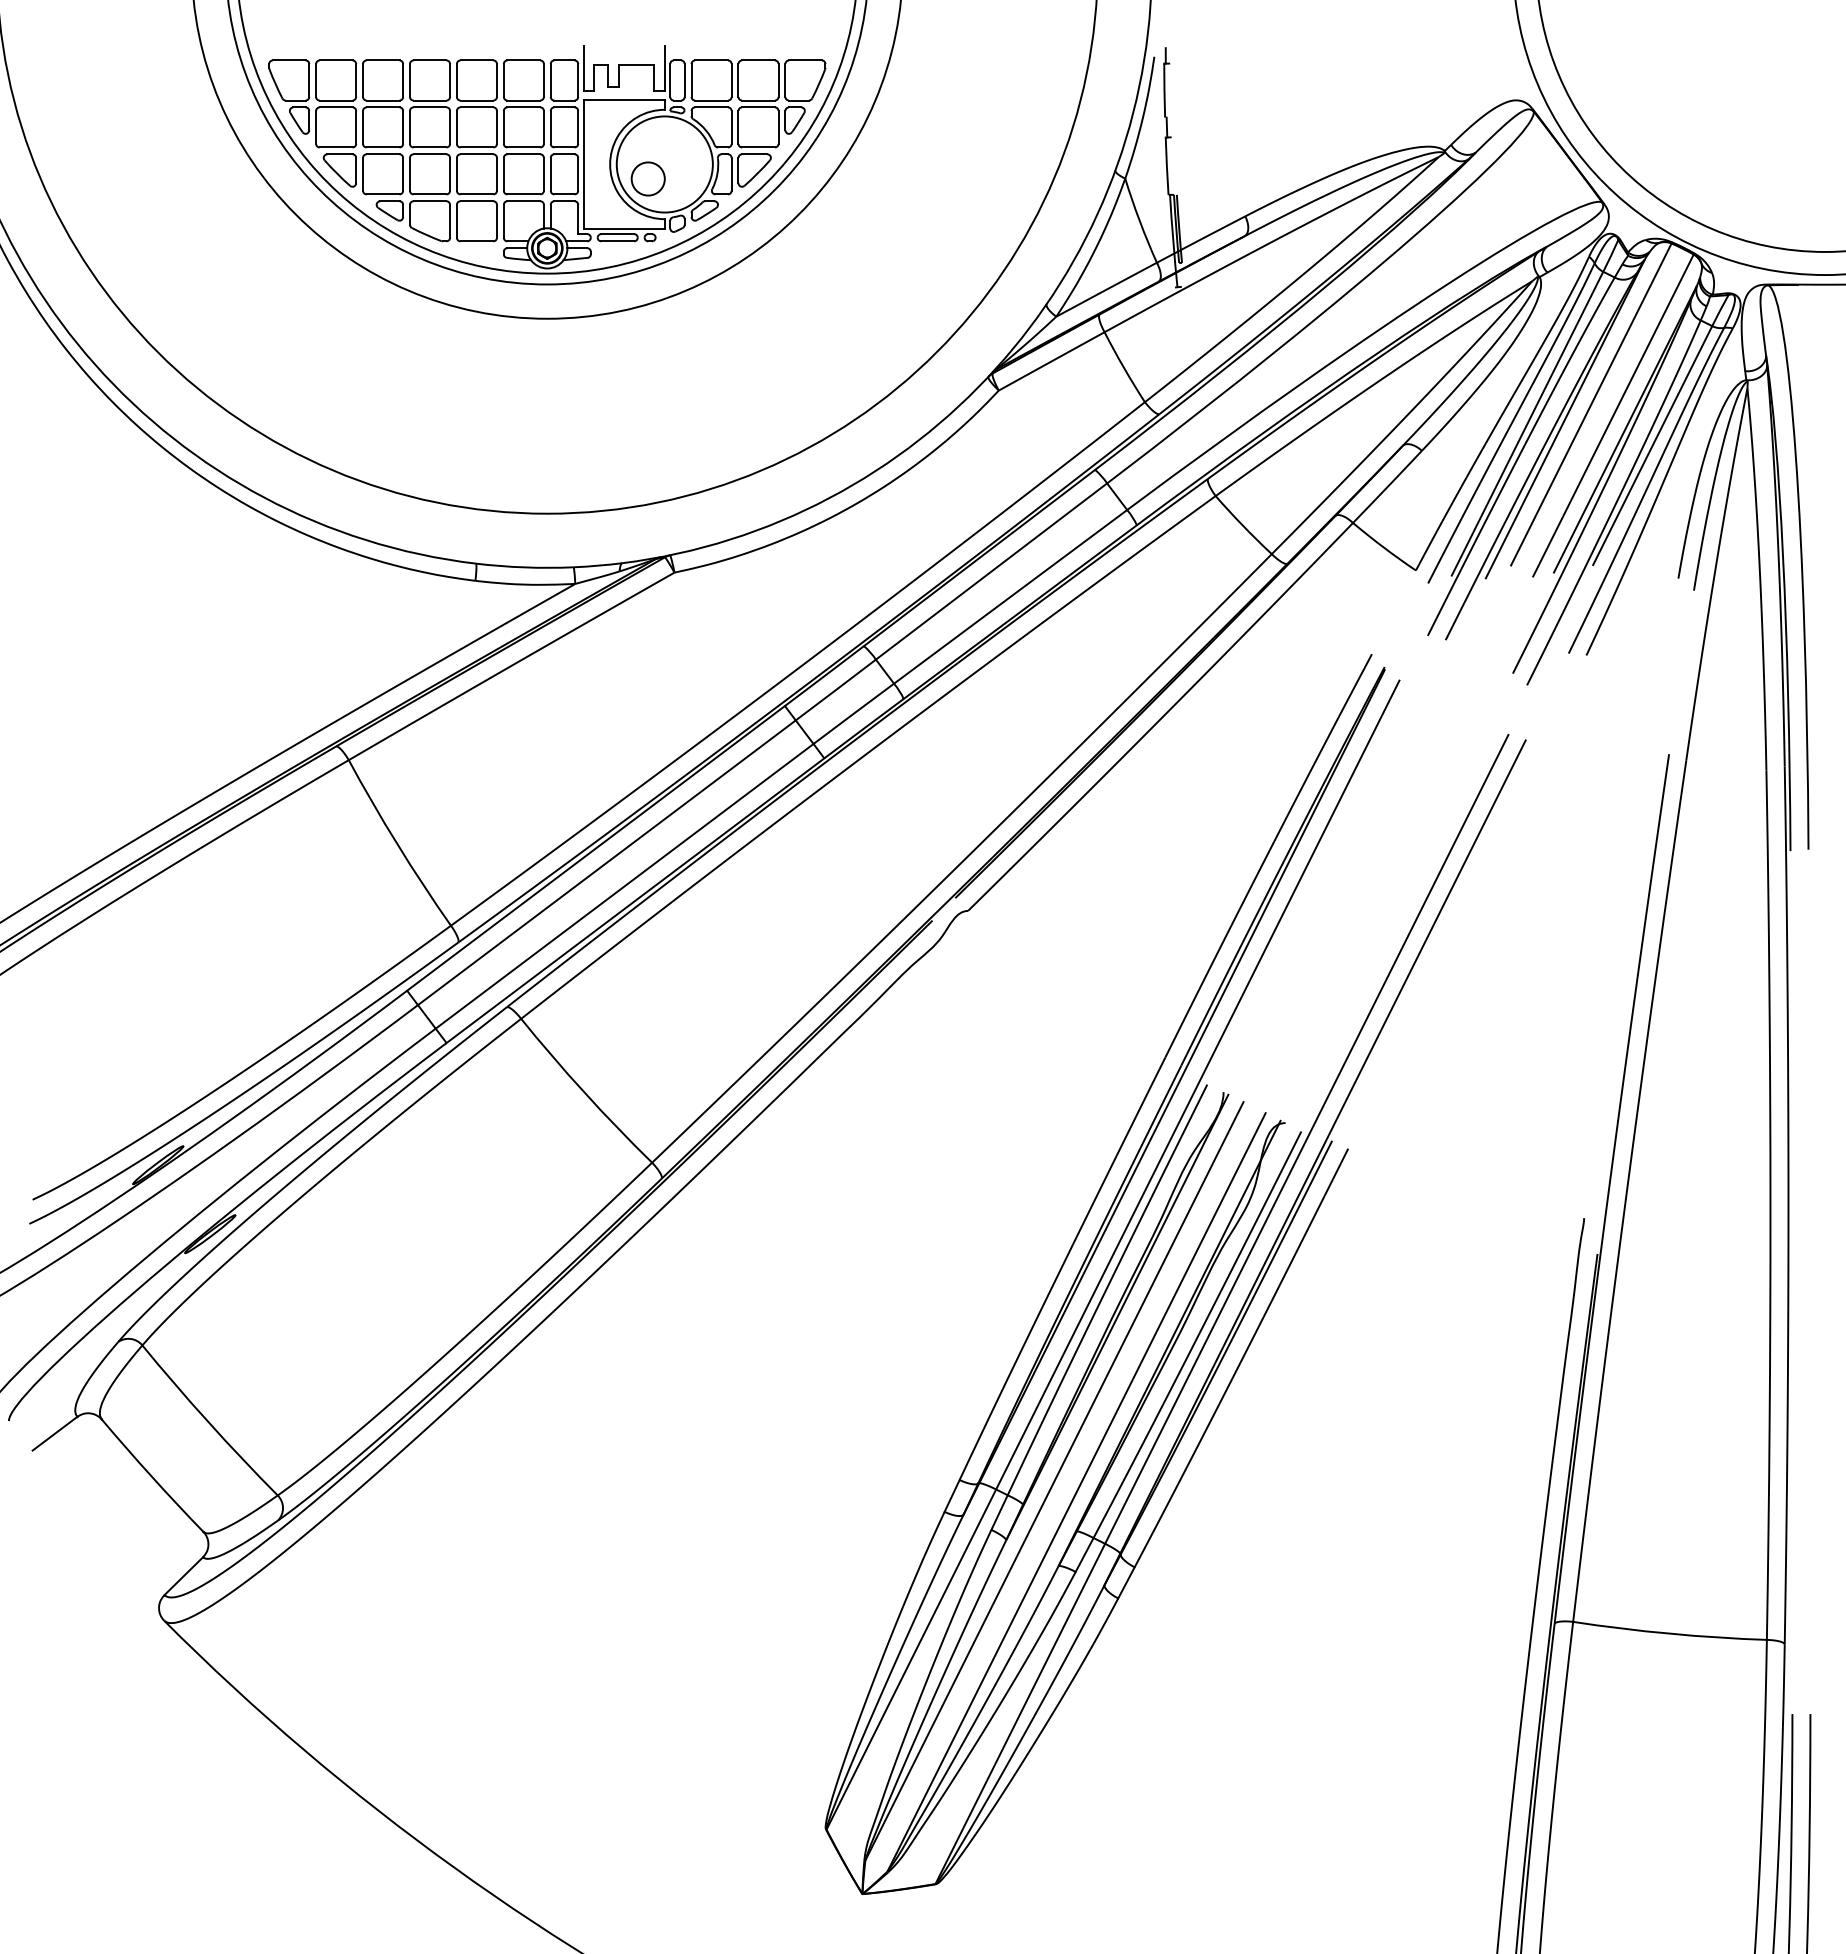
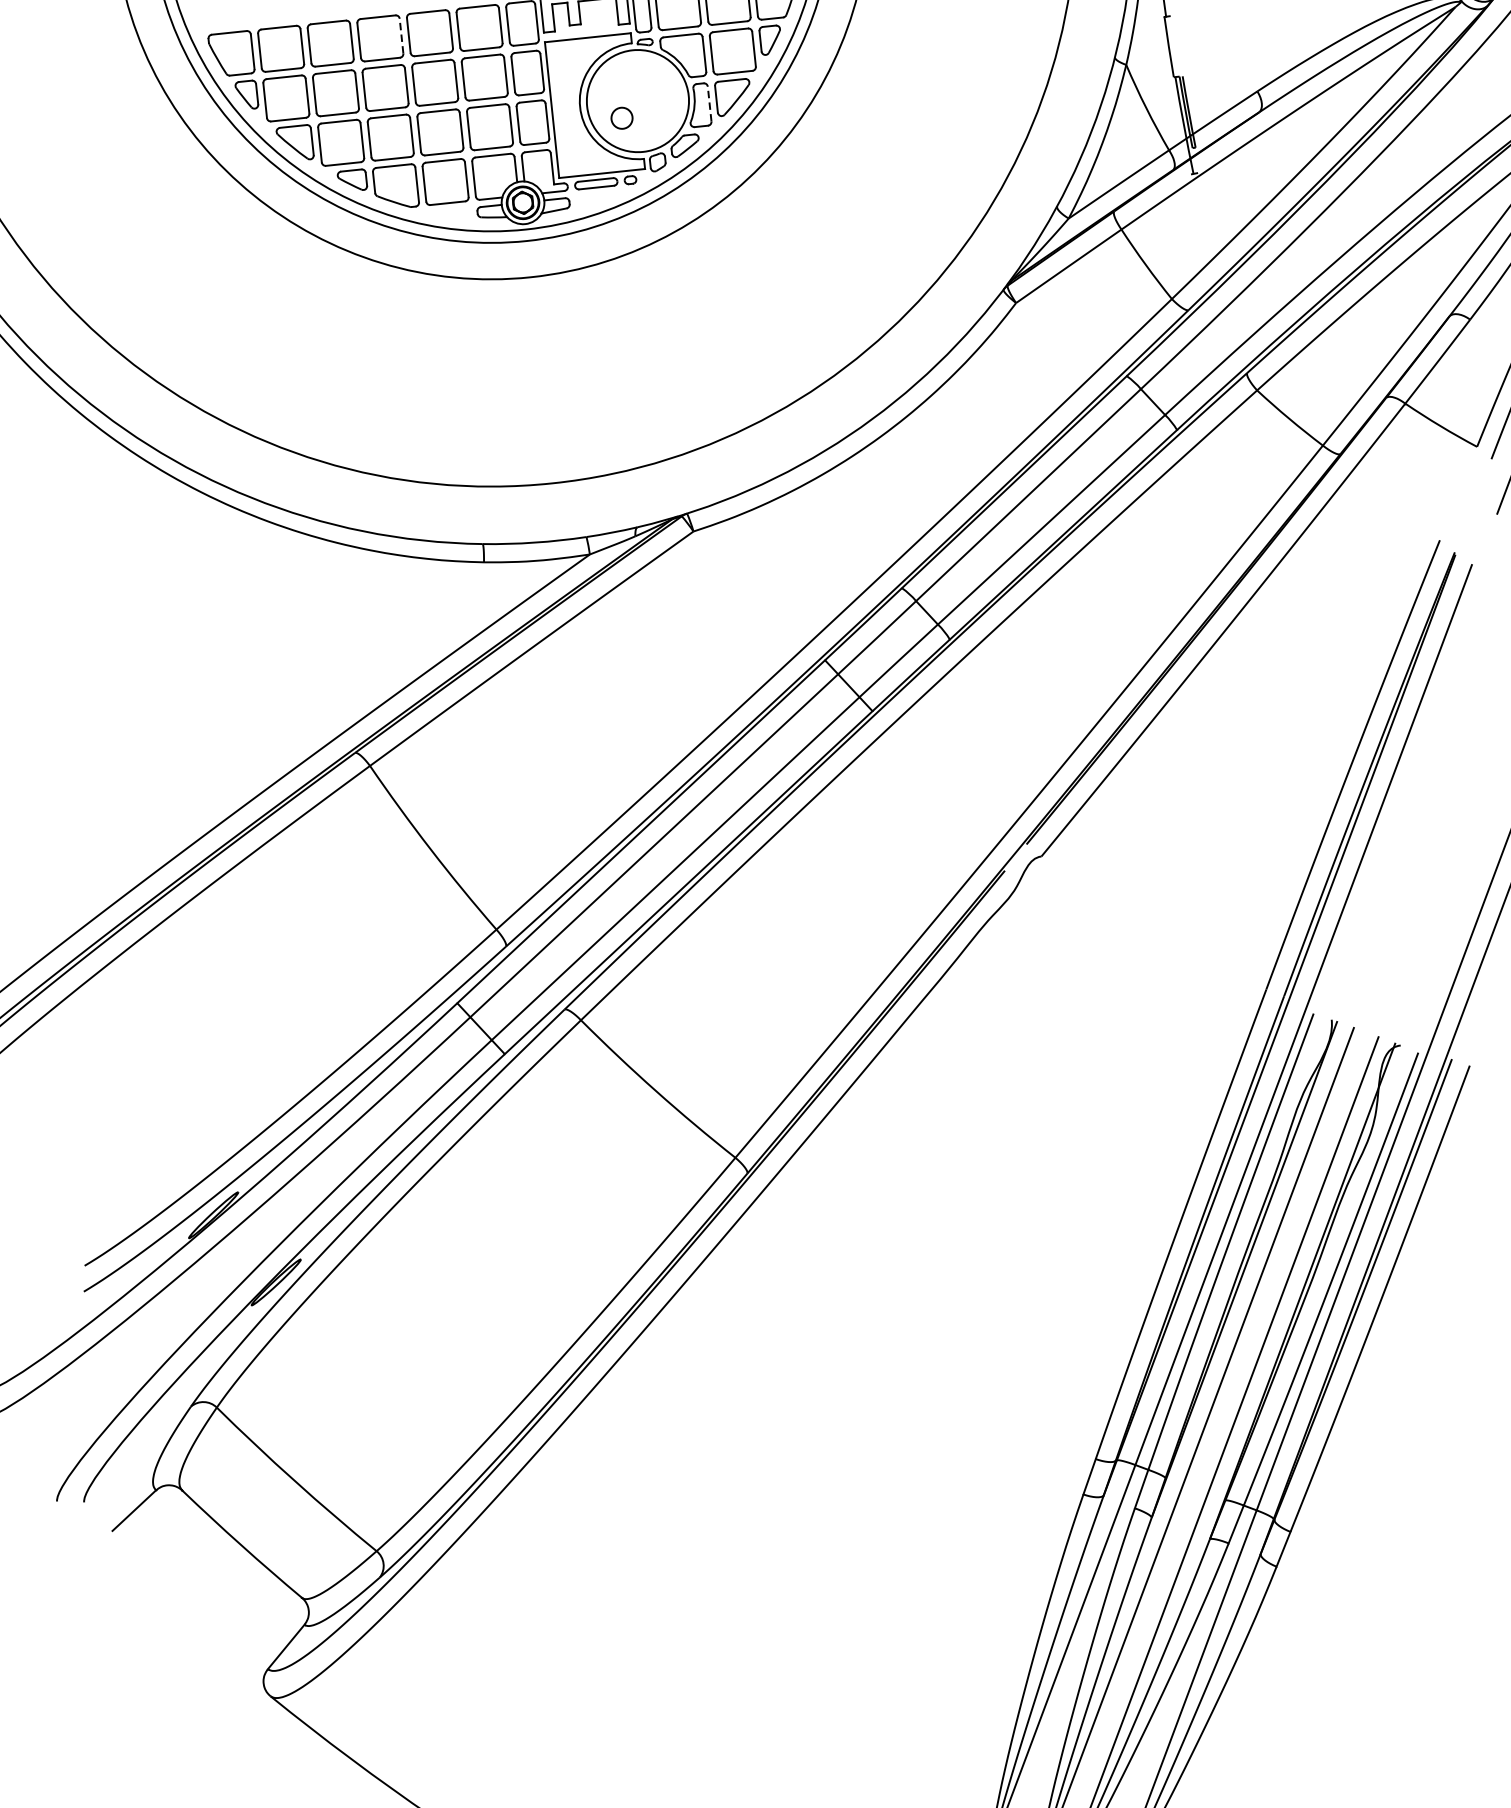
line: (450, 80) -> (402, 36), solid -> dashed
line: (731, 173) -> (709, 103), solid -> dashed
circle: (647, 178) -> (621, 117), size x0.6

